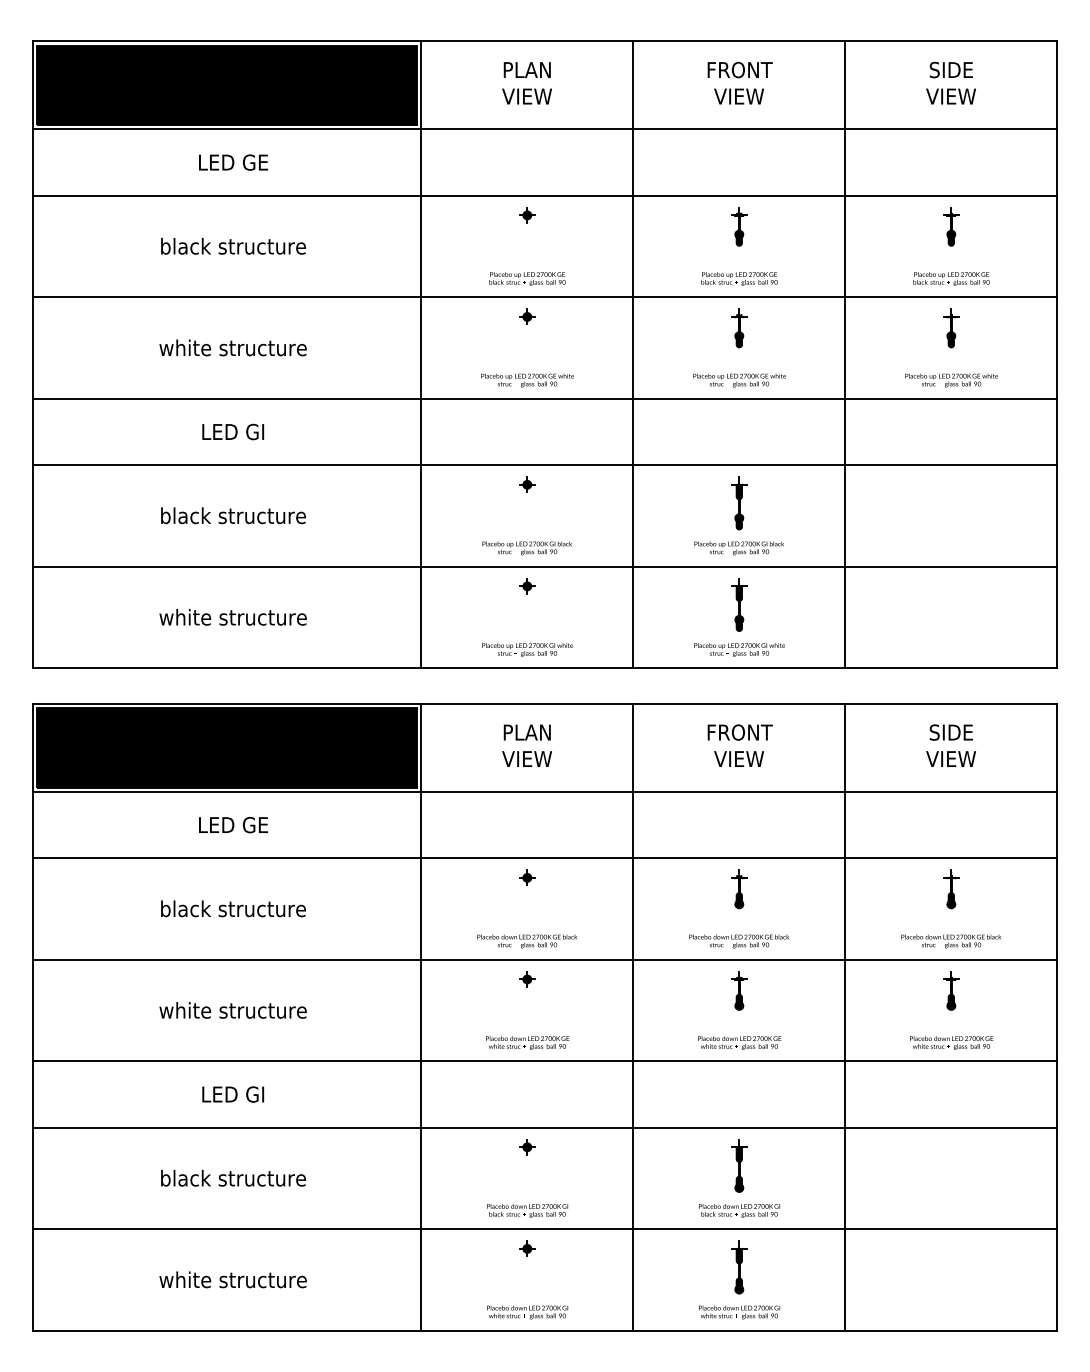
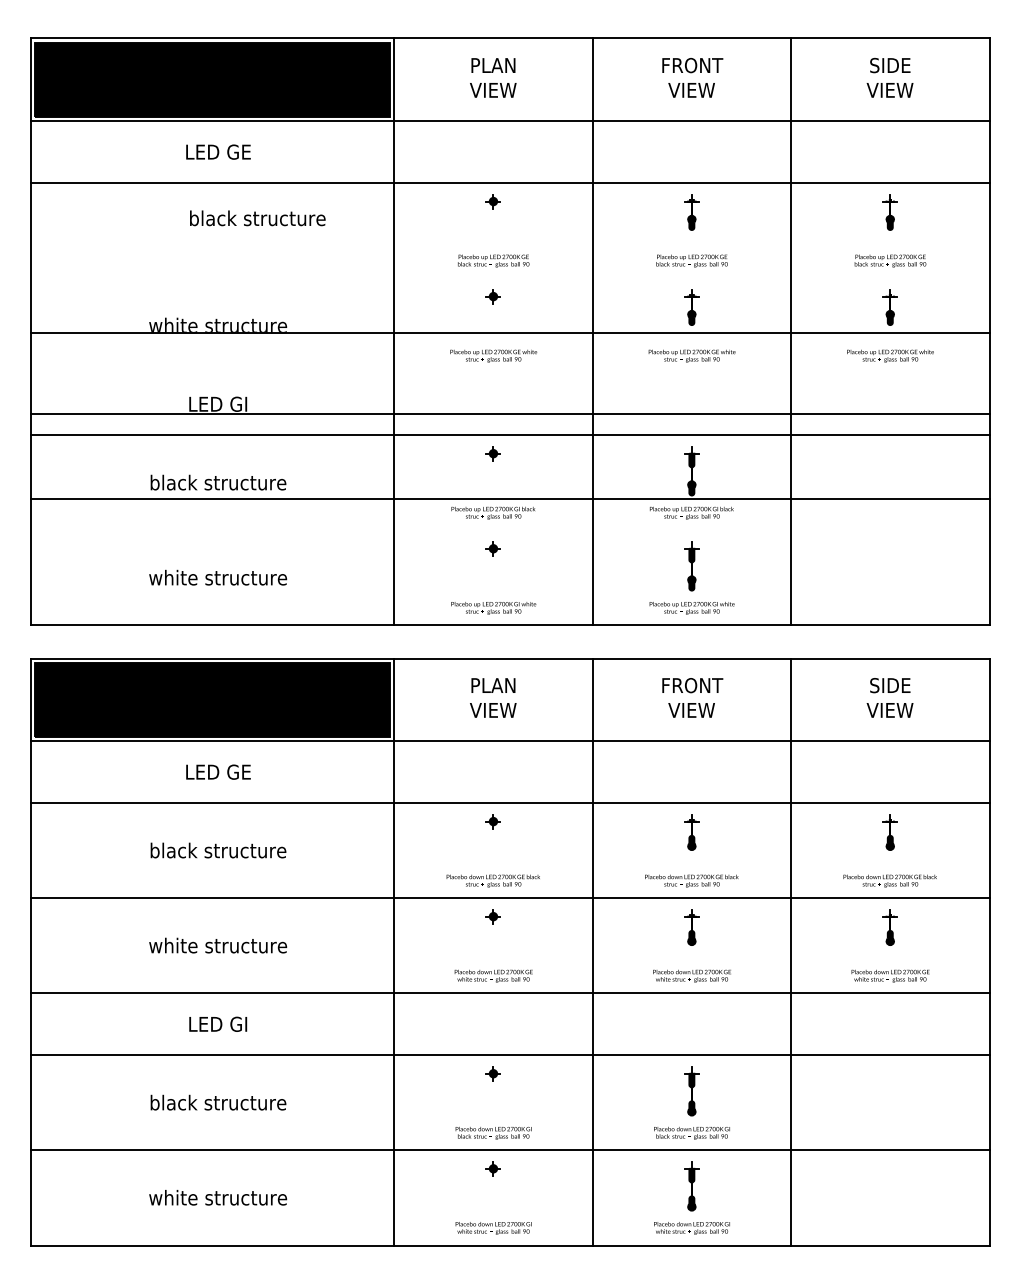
text: (233, 246) -> (257, 218), moved
line: (544, 297) -> (509, 332), moved
line: (544, 398) -> (509, 413), moved
line: (544, 566) -> (509, 498), moved

